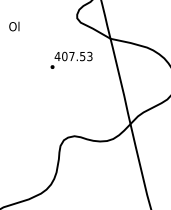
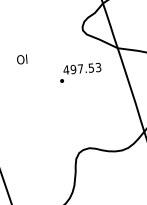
text: (14, 26) -> (22, 59), moved
text: (64, 56) -> (73, 69), 407.53 -> 497.53

